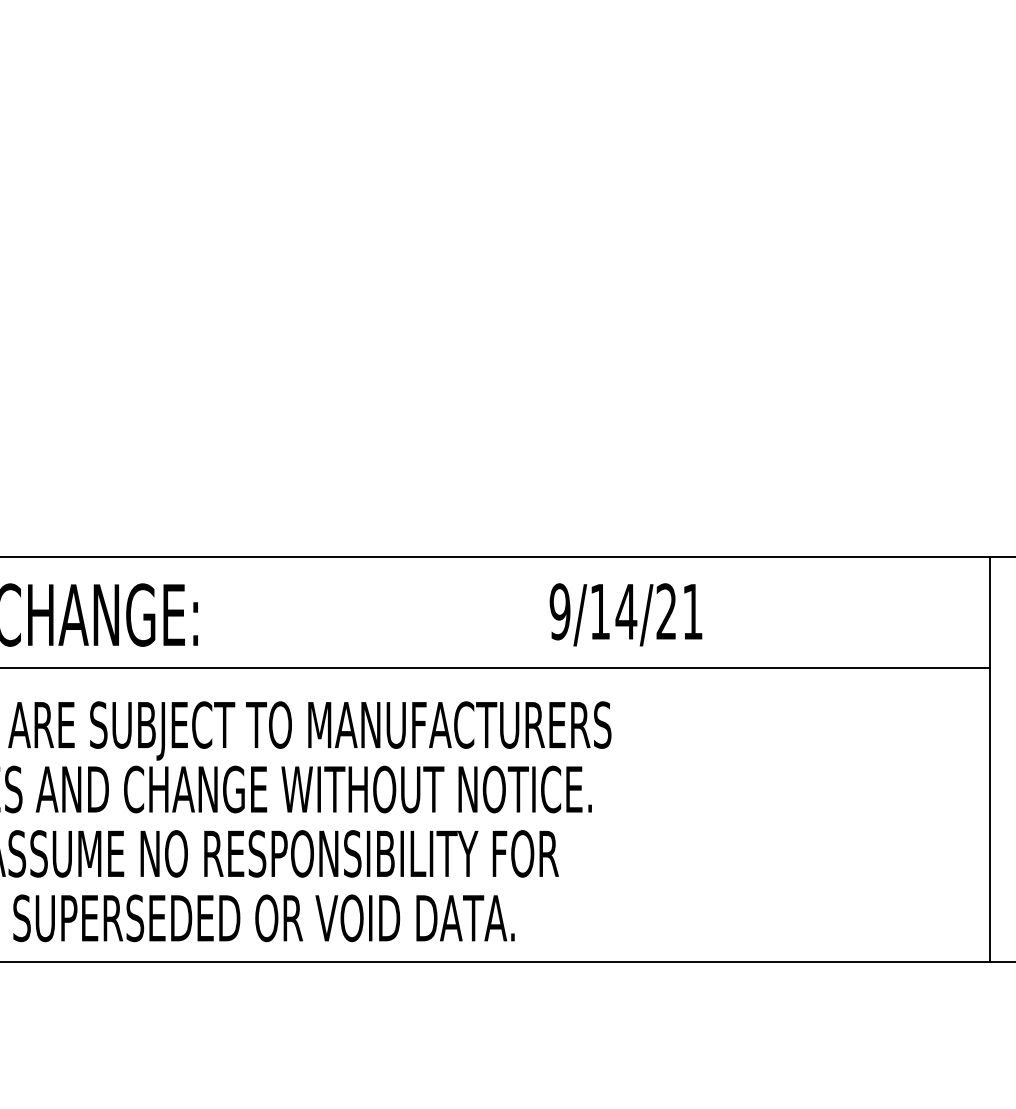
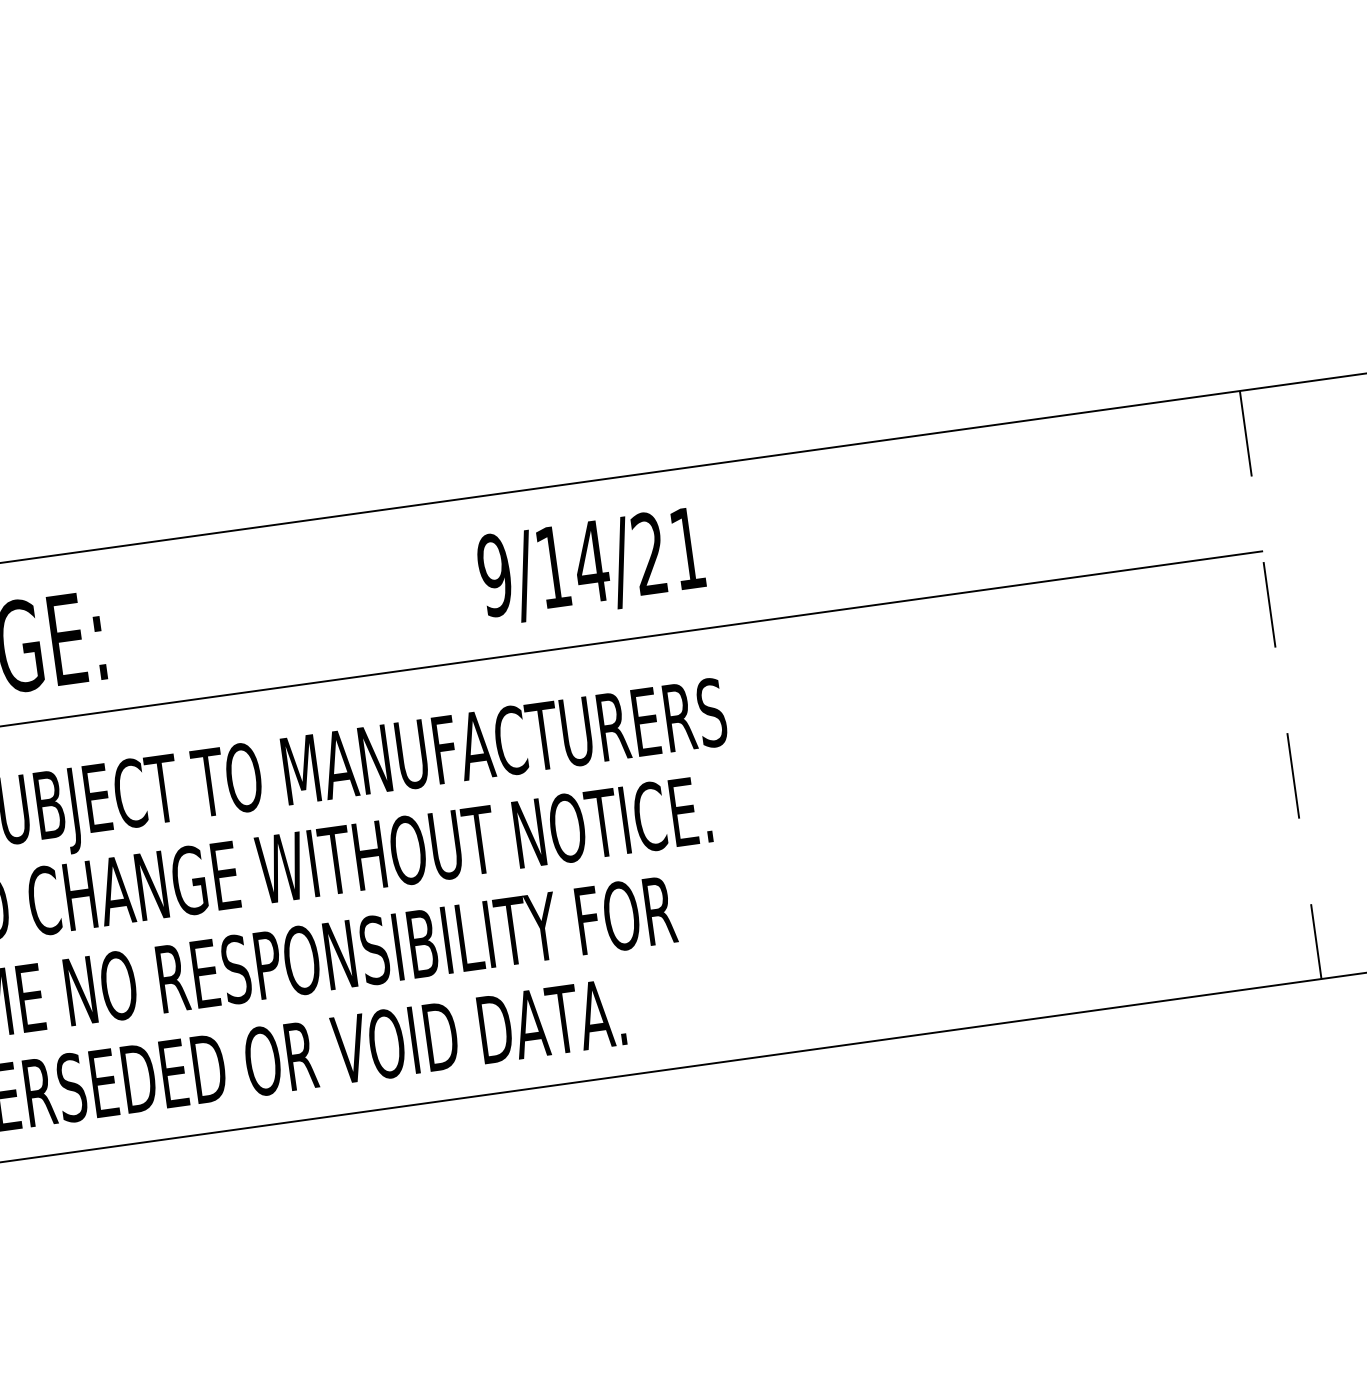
text: (625, 614) -> (590, 565), moved
line: (989, 760) -> (1280, 686), solid -> dashed

